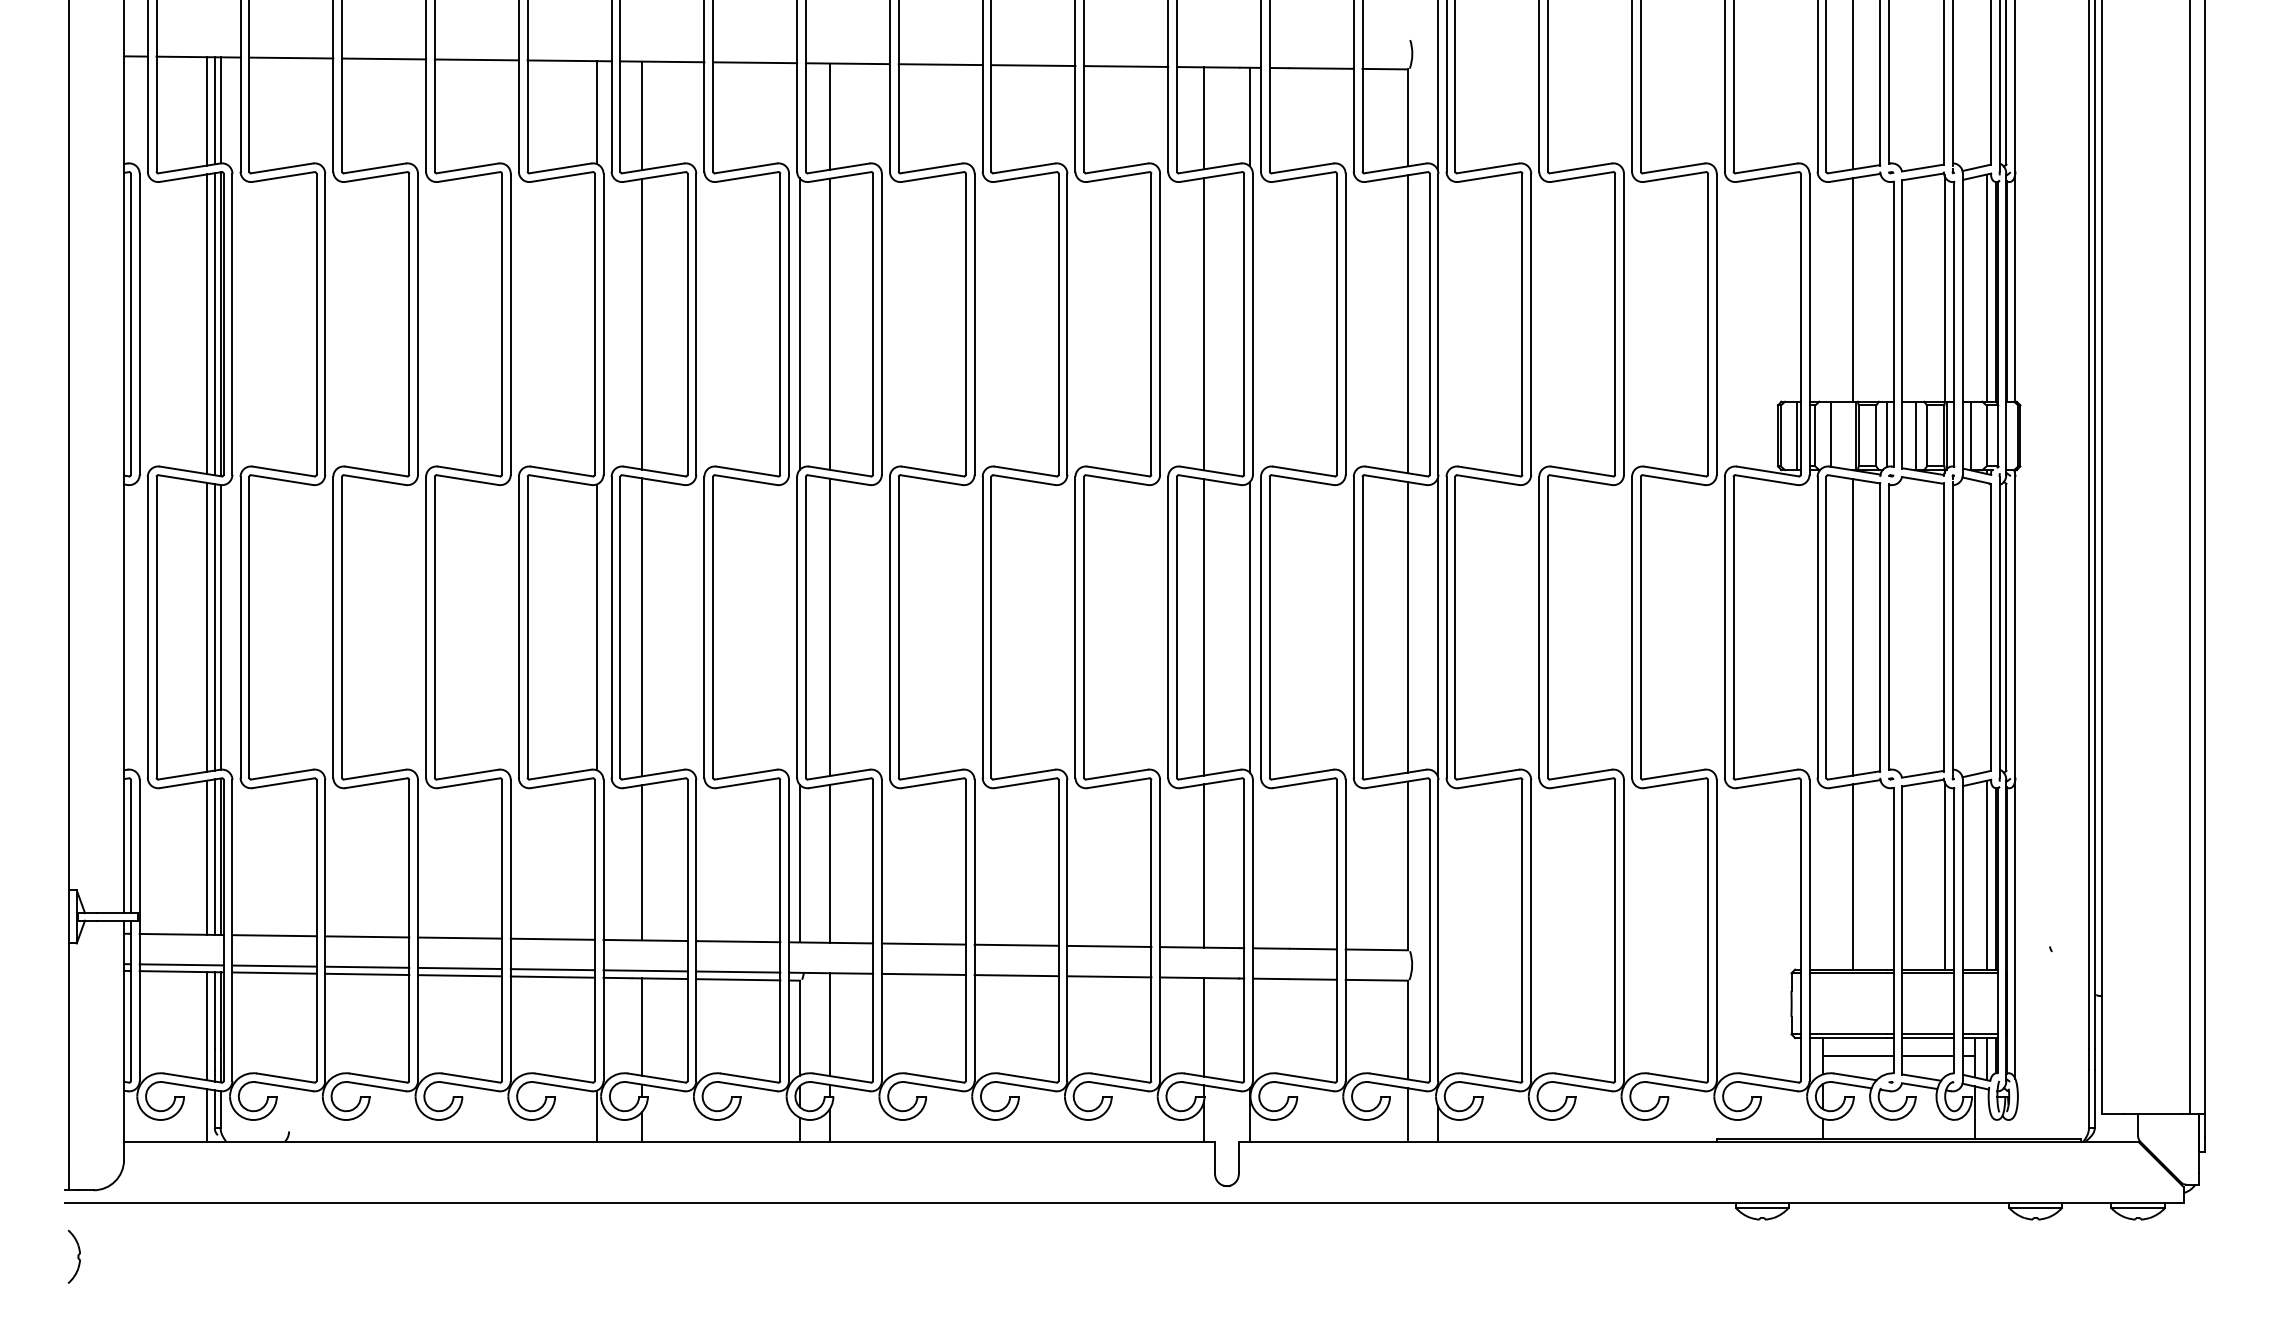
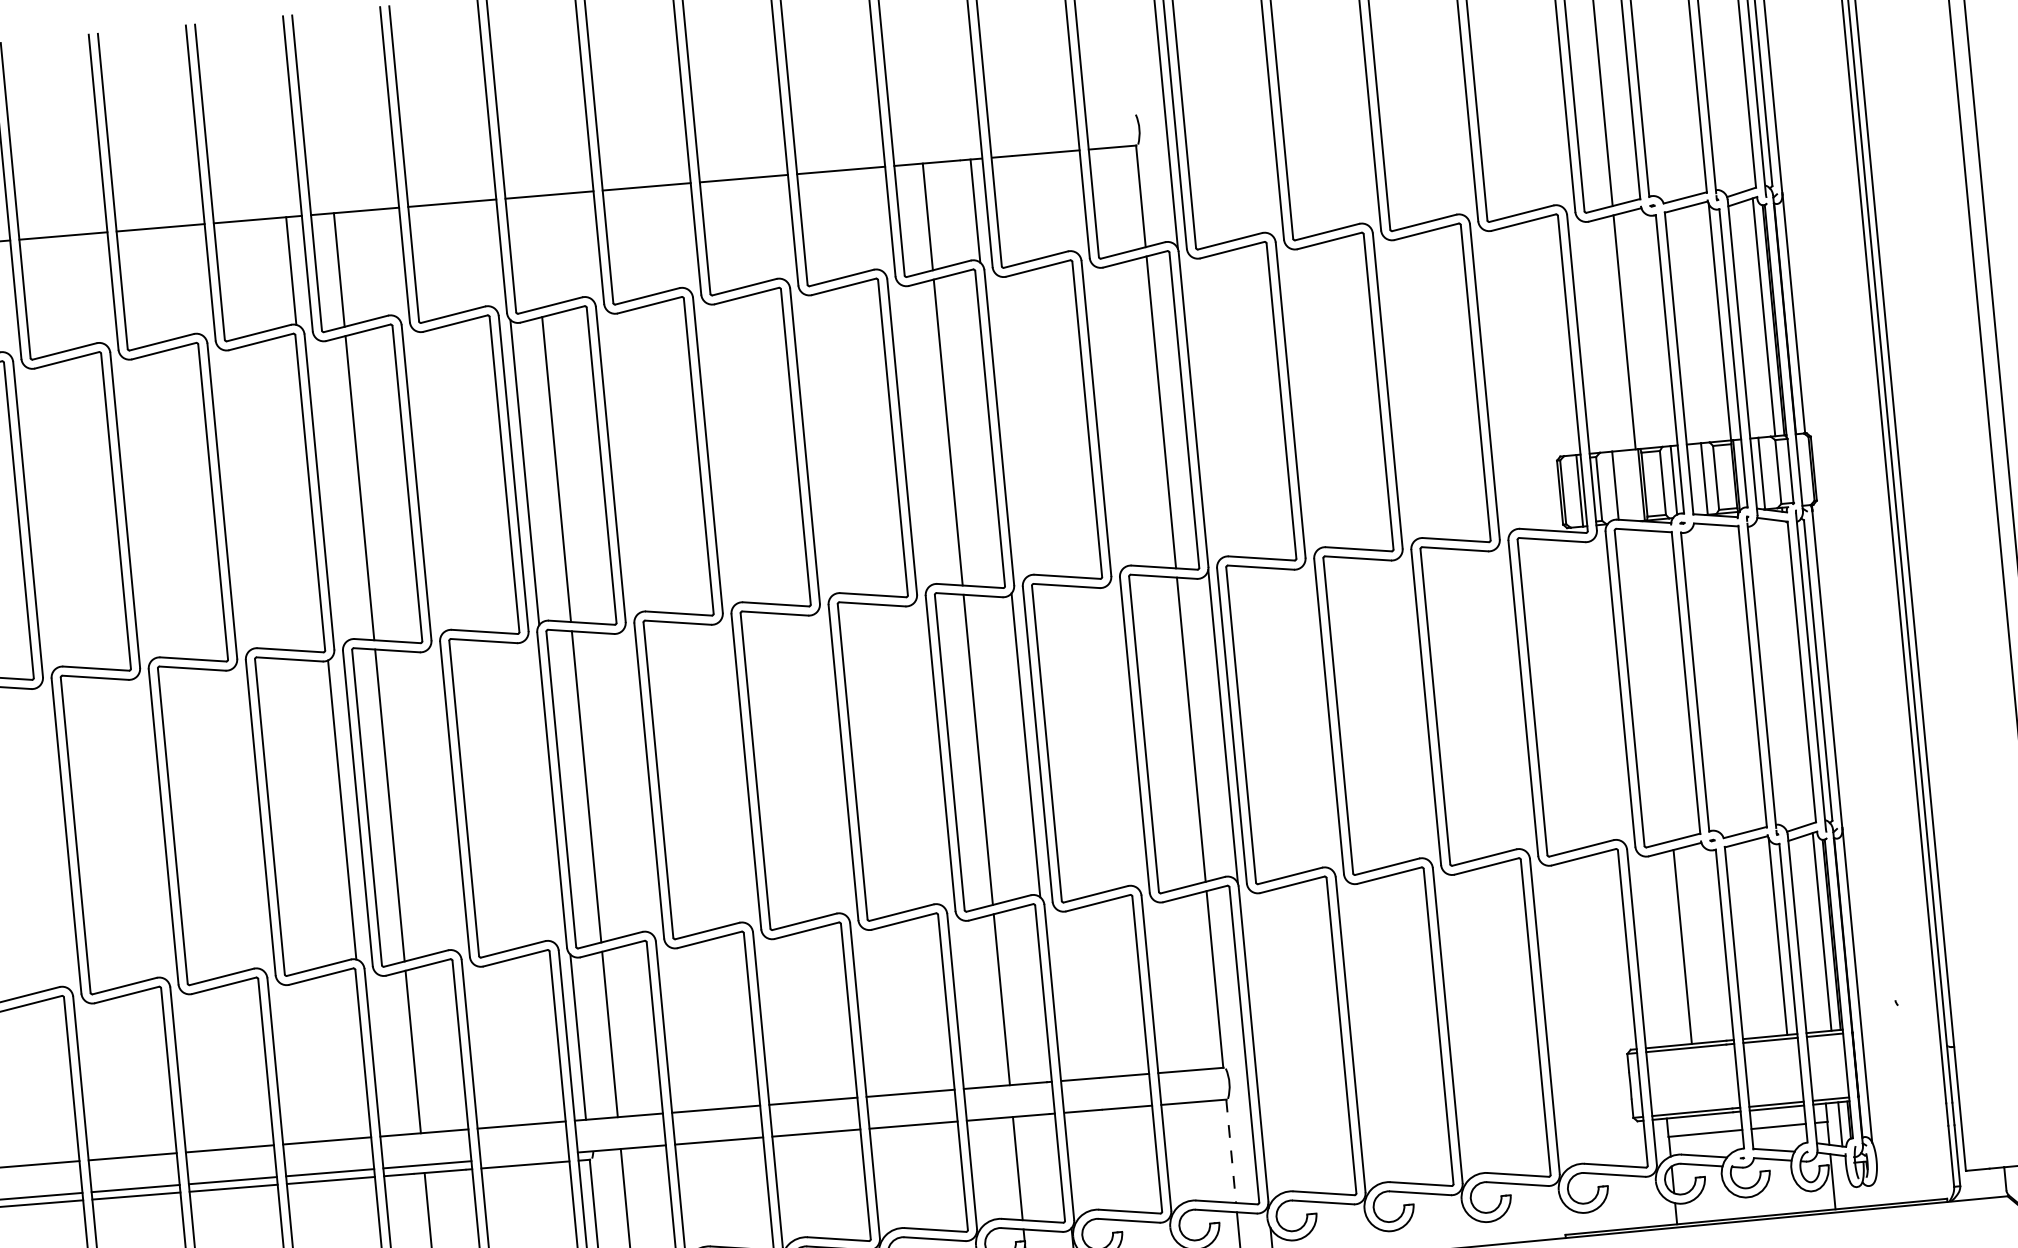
line: (830, 116) -> (536, 252), removed
line: (1853, 627) -> (1658, 685), removed
line: (738, 971) -> (524, 1156), removed
line: (1407, 1030) -> (1231, 1151), solid -> dashed

